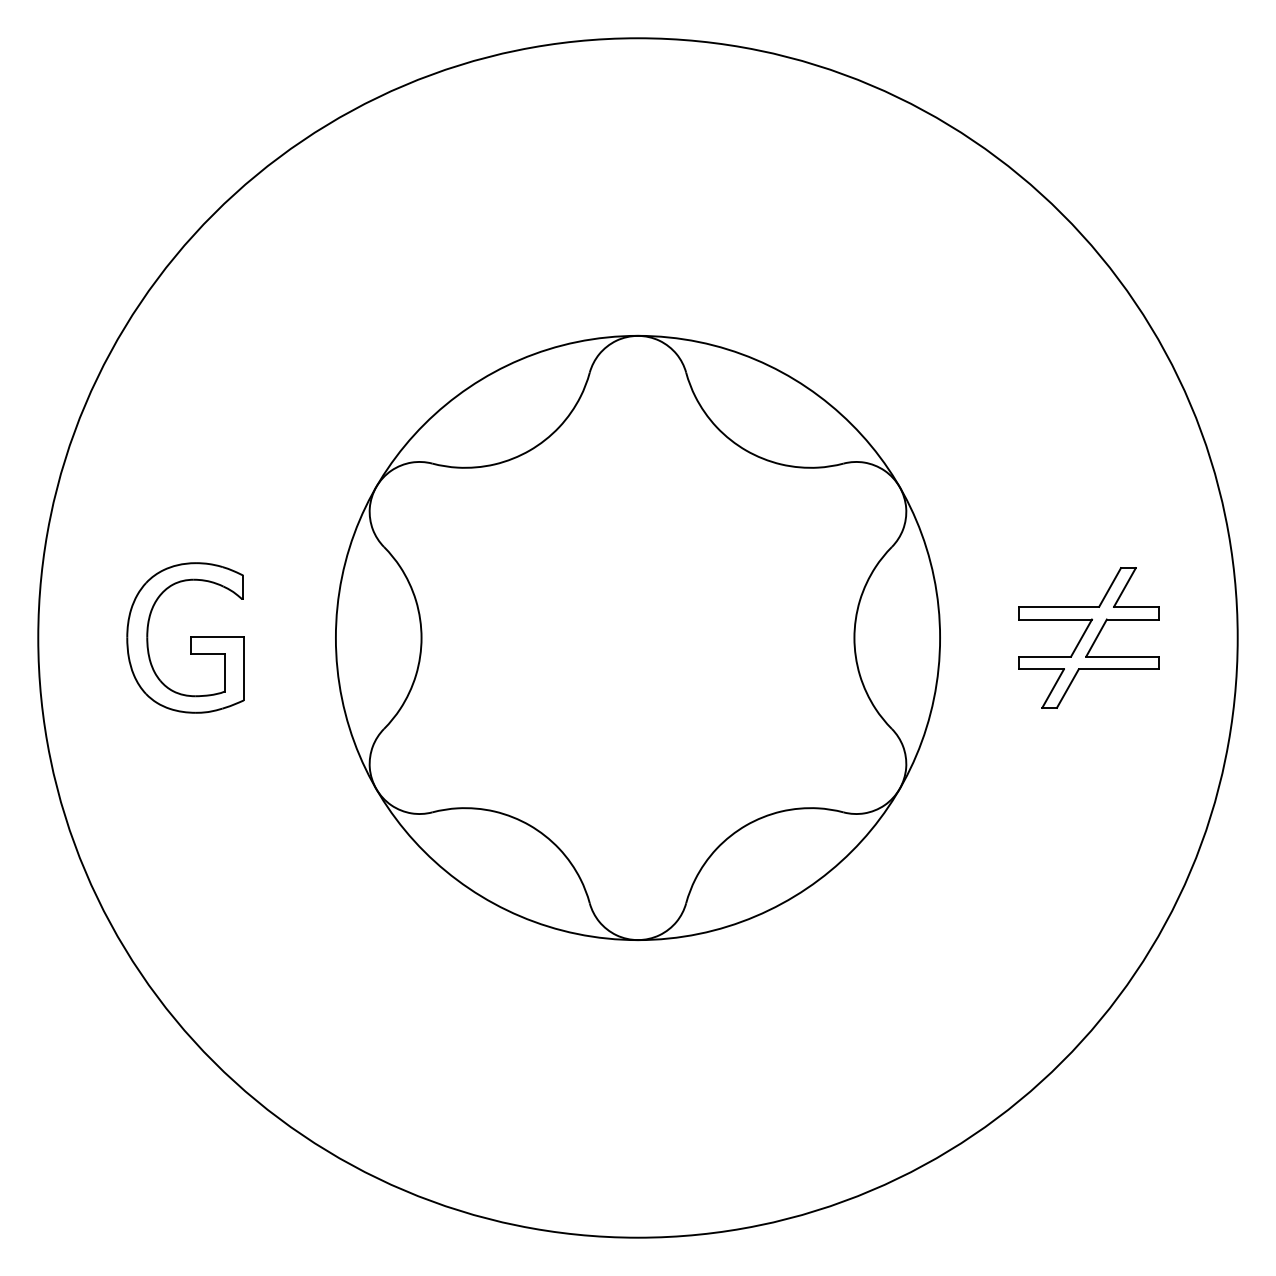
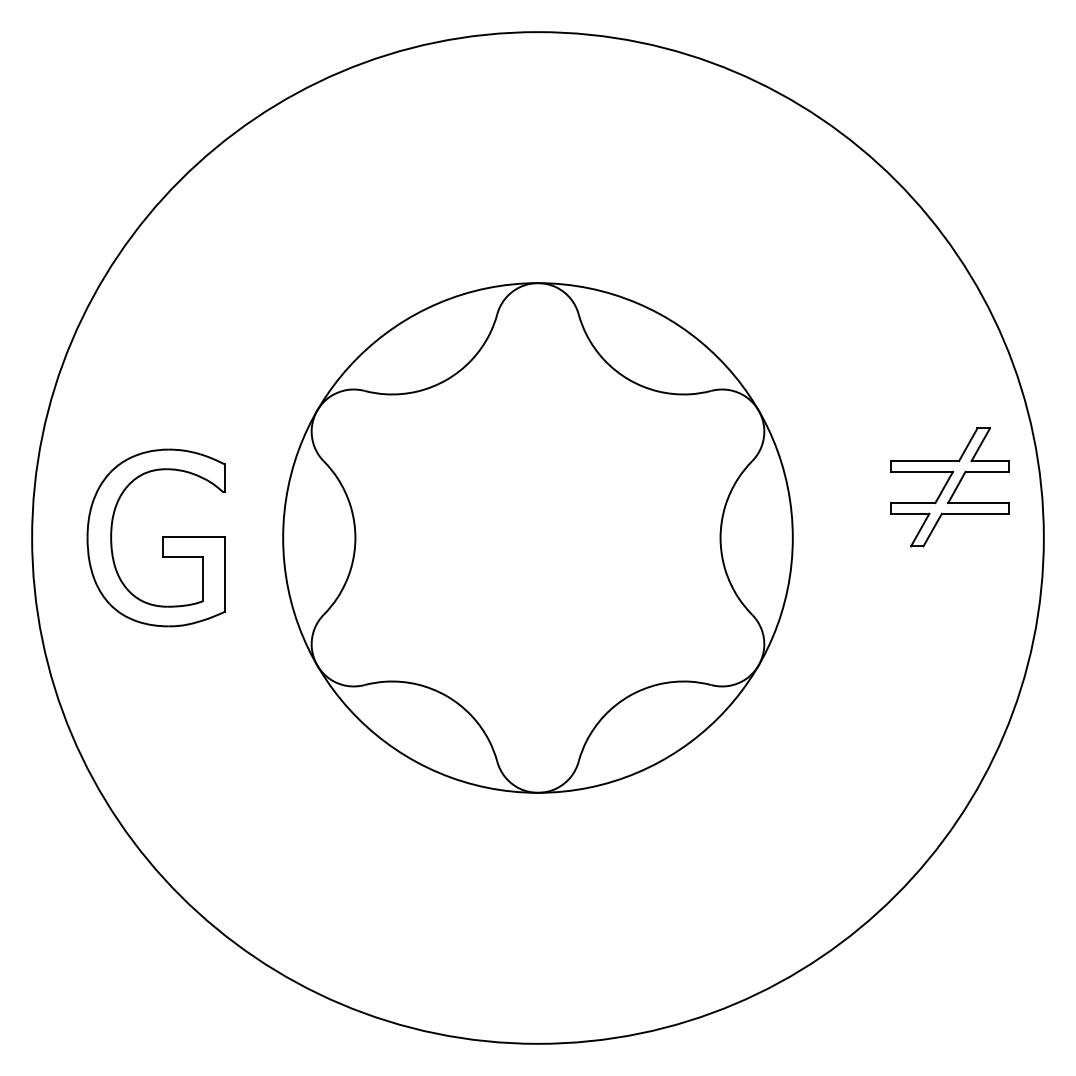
part: (185, 637) -> (156, 537), size x1.4
part: (1088, 637) -> (950, 486), moved

